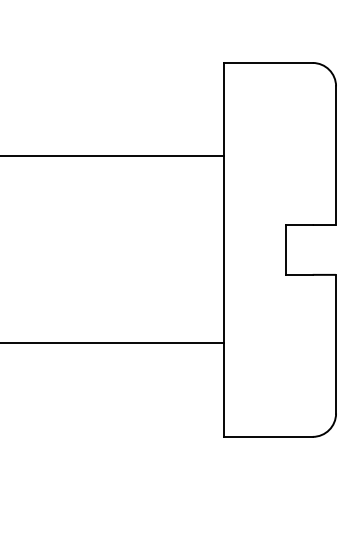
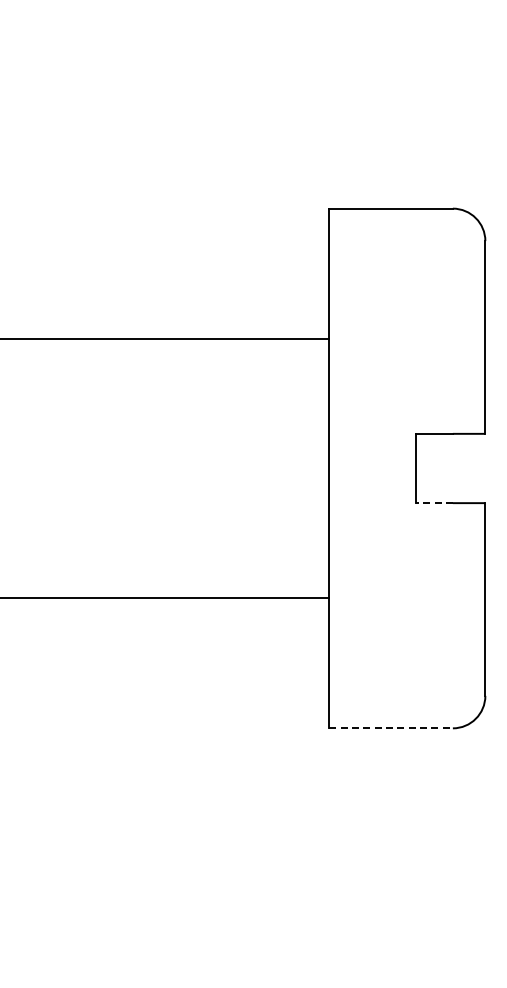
line: (298, 275) -> (433, 503), solid -> dashed
line: (268, 437) -> (391, 728), solid -> dashed

